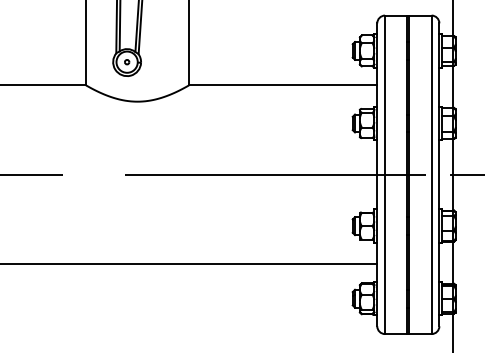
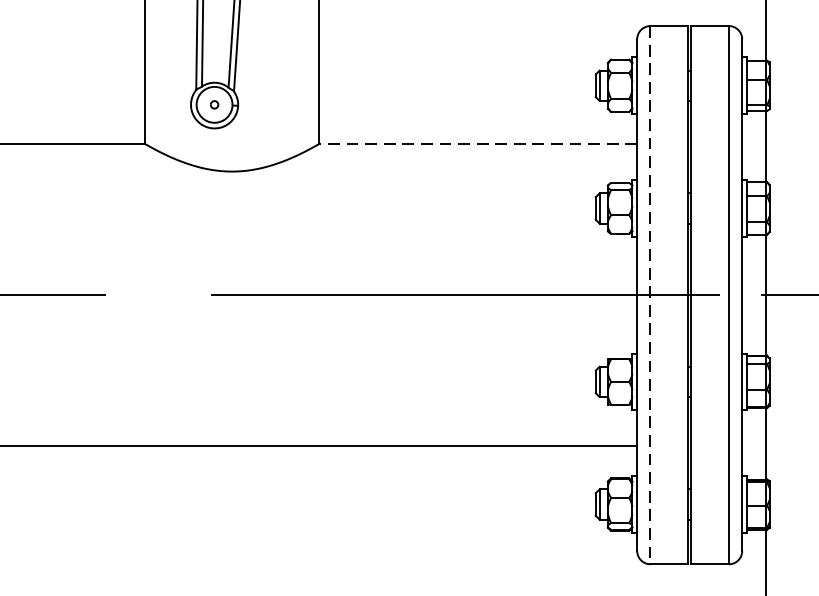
line: (282, 85) -> (477, 144), solid -> dashed
line: (385, 175) -> (651, 296), solid -> dashed

